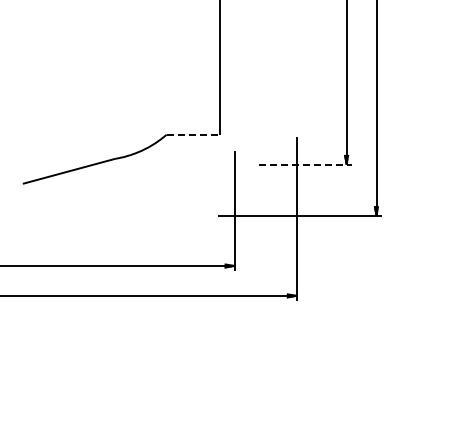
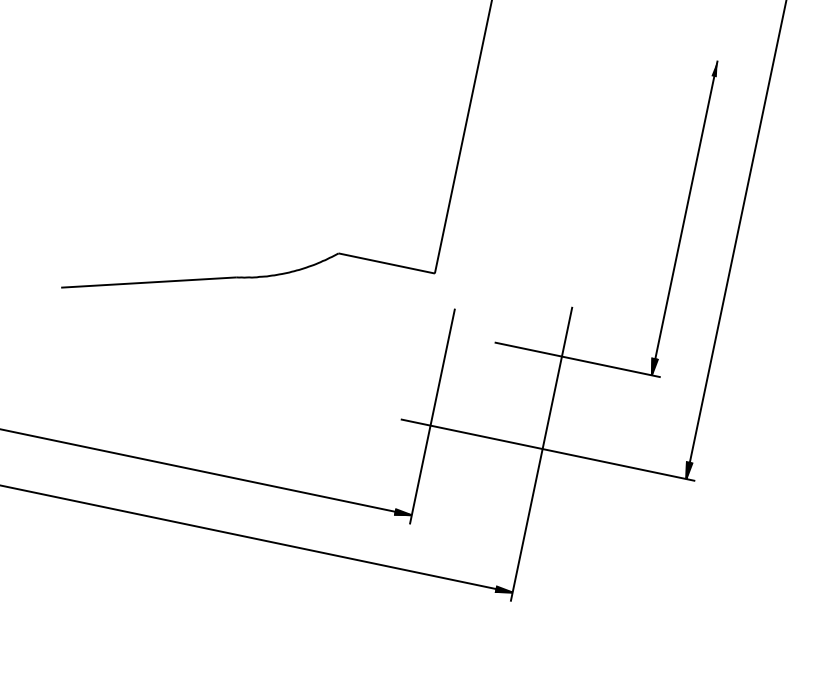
line: (193, 134) -> (387, 262), dashed -> solid
line: (306, 164) -> (579, 359), dashed -> solid

